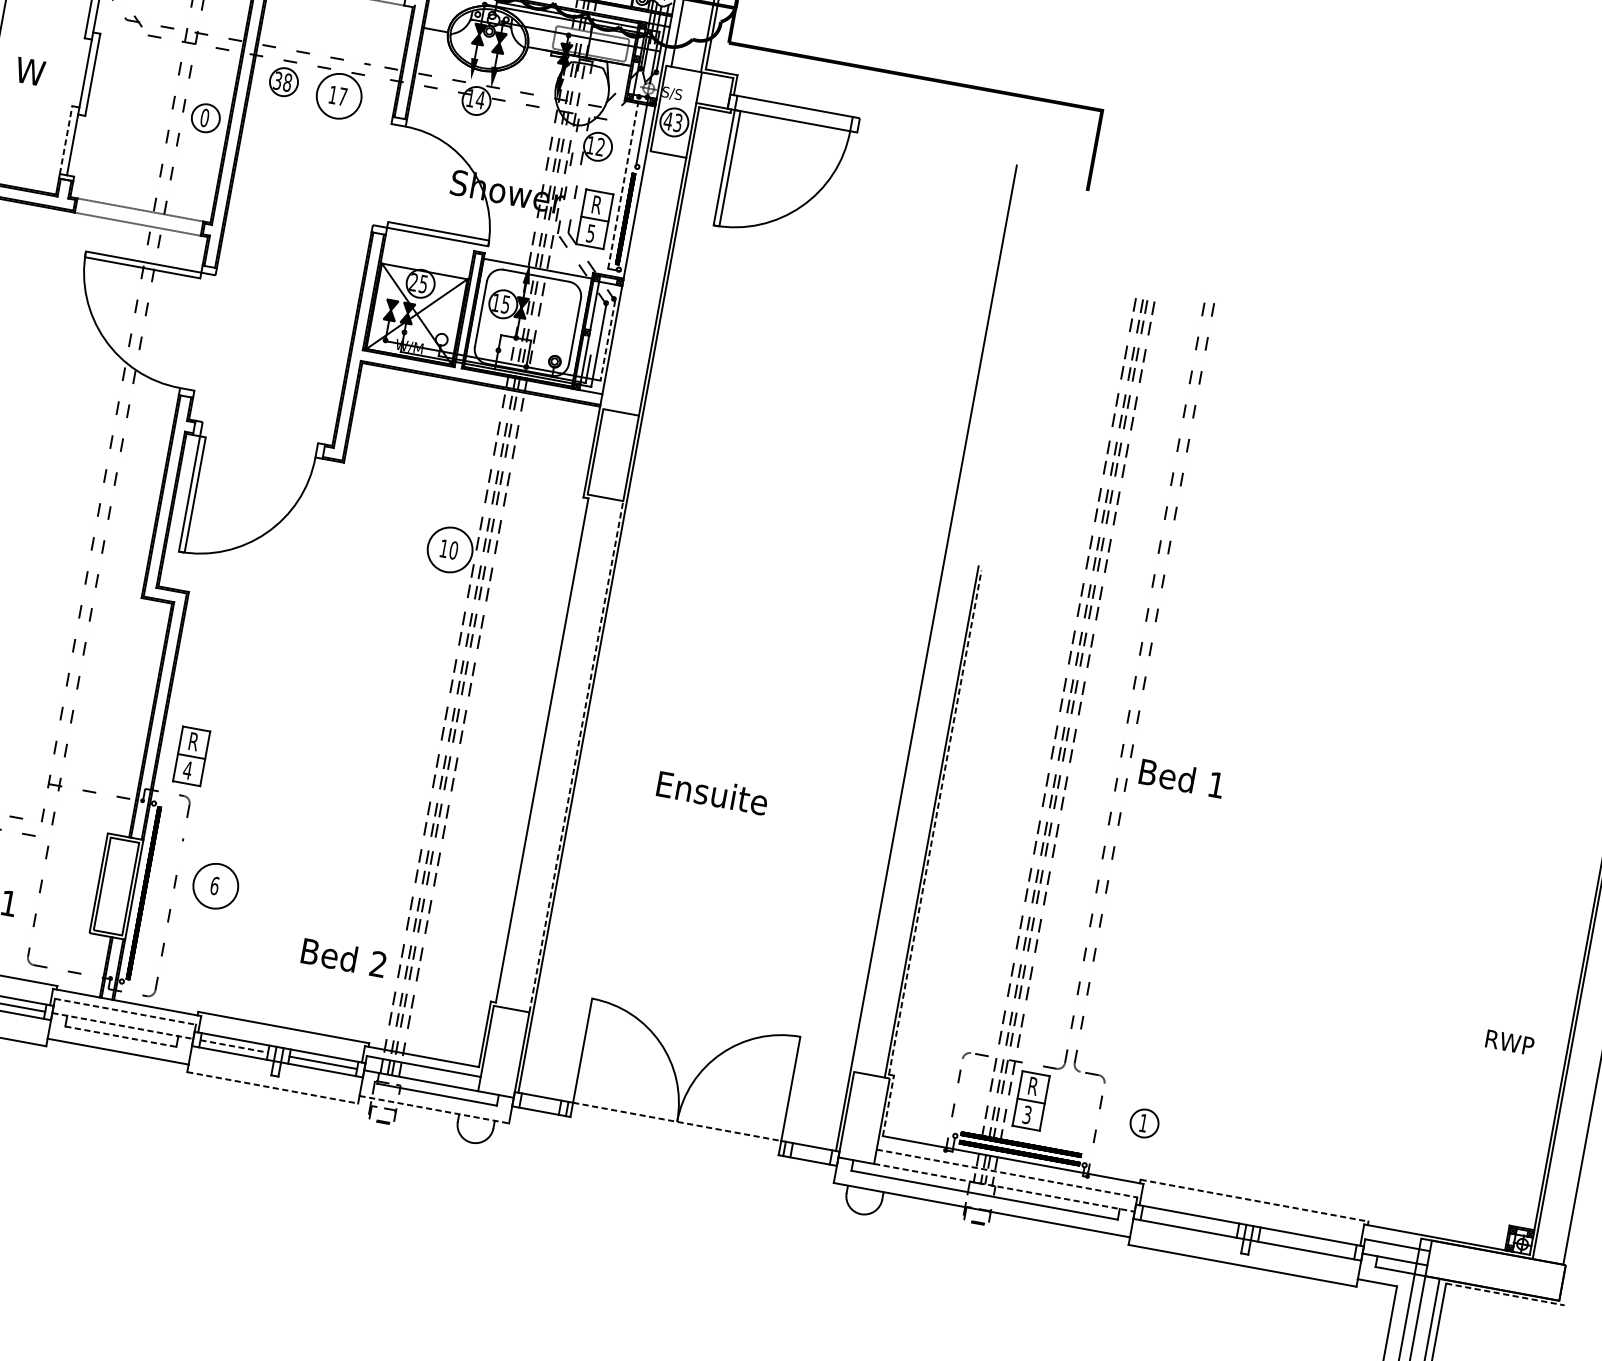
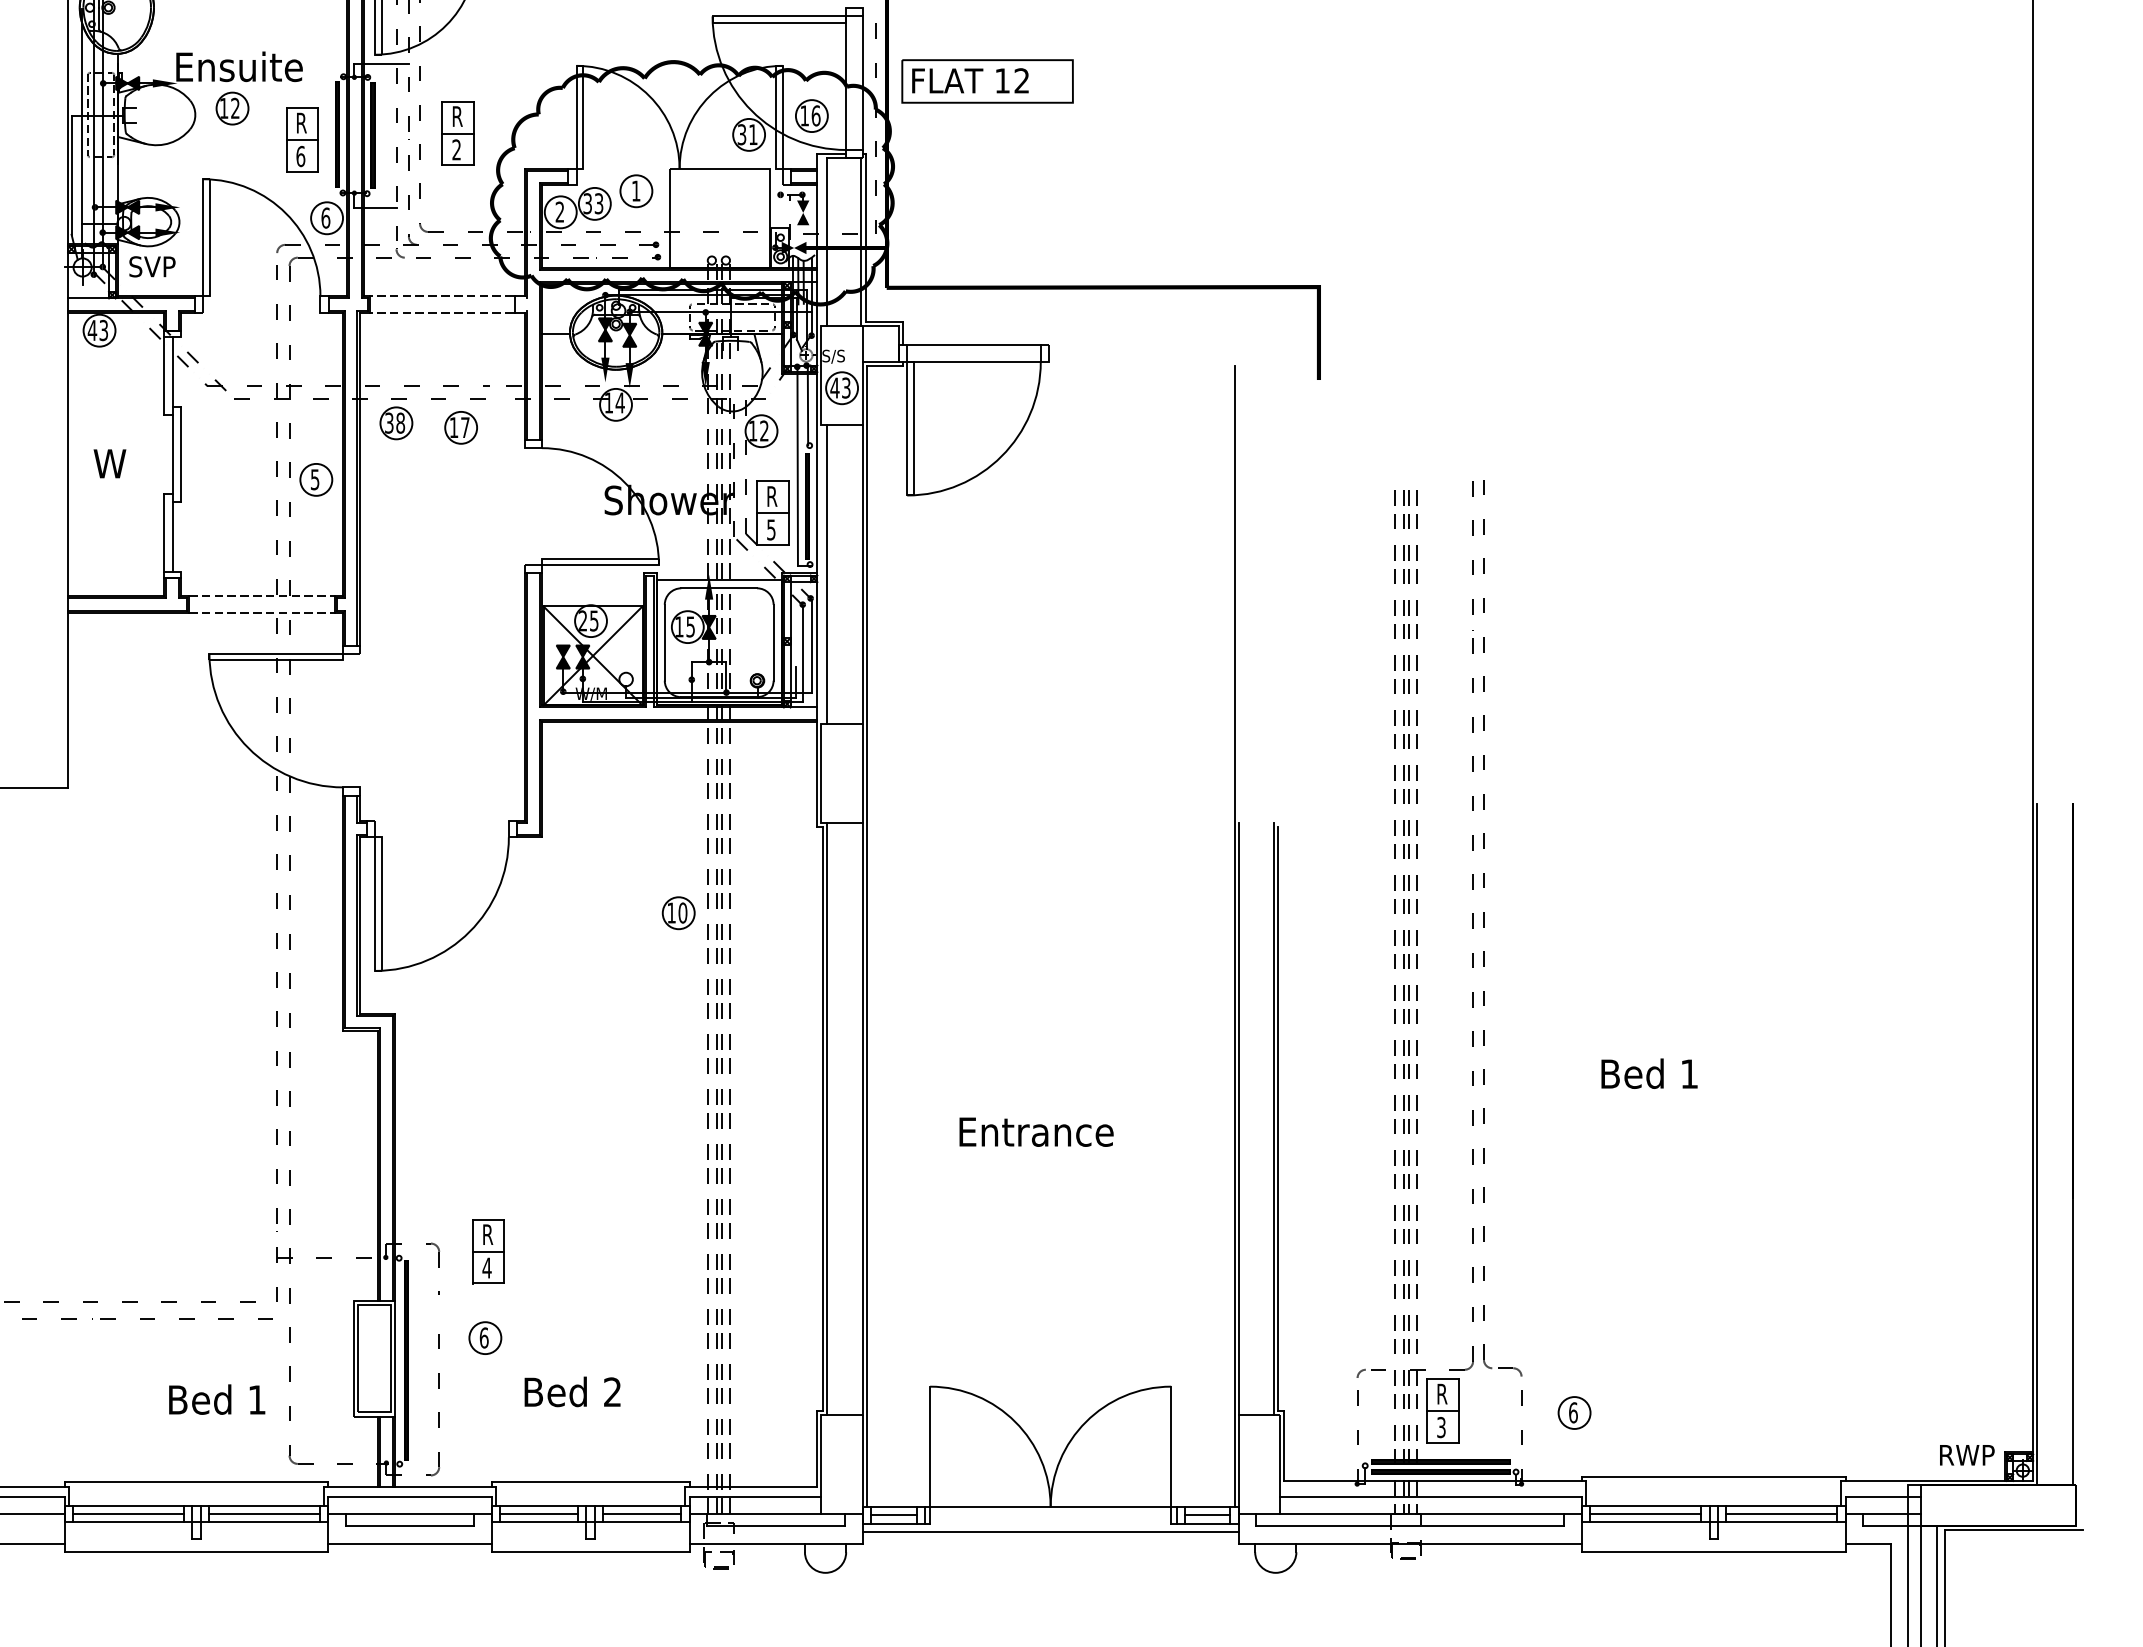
circle: (339, 96) -> (461, 427), size x0.62
text: (204, 117) -> (314, 479), 0 -> 5
line: (66, 139) -> (164, 532), dashed -> solid
line: (623, 182) -> (797, 465), dashed -> solid
line: (632, 281) -> (827, 574), added
line: (607, 340) -> (812, 646), dashed -> solid
circle: (449, 550) -> (678, 913), size x0.62
line: (546, 750) -> (827, 1118), added
part: (191, 756) -> (488, 1251), moved
line: (576, 756) -> (862, 1118), dashed -> solid
text: (1181, 778) -> (1649, 1073), moved
text: (742, 798) -> (1057, 1131), Ensuite -> Entrance
line: (900, 815) -> (1238, 1118), added
line: (935, 822) -> (1278, 1118), dashed -> solid
circle: (215, 886) -> (485, 1338), size x0.62
text: (343, 957) -> (572, 1391), moved
line: (125, 1011) -> (409, 1497), dashed -> solid
line: (122, 1025) -> (409, 1513), dashed -> solid
line: (121, 1037) -> (410, 1526), dashed -> solid
text: (1510, 1042) -> (1967, 1455), moved
line: (234, 1046) -> (539, 1513), dashed -> solid
line: (272, 1088) -> (590, 1552), dashed -> solid
line: (540, 1104) -> (893, 1515), added
line: (888, 1105) -> (1284, 1445), dashed -> solid
line: (434, 1109) -> (776, 1543), dashed -> solid
line: (676, 1122) -> (1050, 1507), dashed -> solid
text: (1143, 1122) -> (1573, 1412), 1 -> 6
line: (673, 1142) -> (1050, 1531), added
line: (811, 1153) -> (1207, 1515), added
line: (1006, 1173) -> (1430, 1497), dashed -> solid
line: (1004, 1187) -> (1430, 1513), dashed -> solid
line: (1254, 1200) -> (1713, 1476), dashed -> solid
line: (1189, 1221) -> (1645, 1513), added
line: (1307, 1243) -> (1781, 1513), added
line: (1504, 1294) -> (2013, 1530), dashed -> solid

